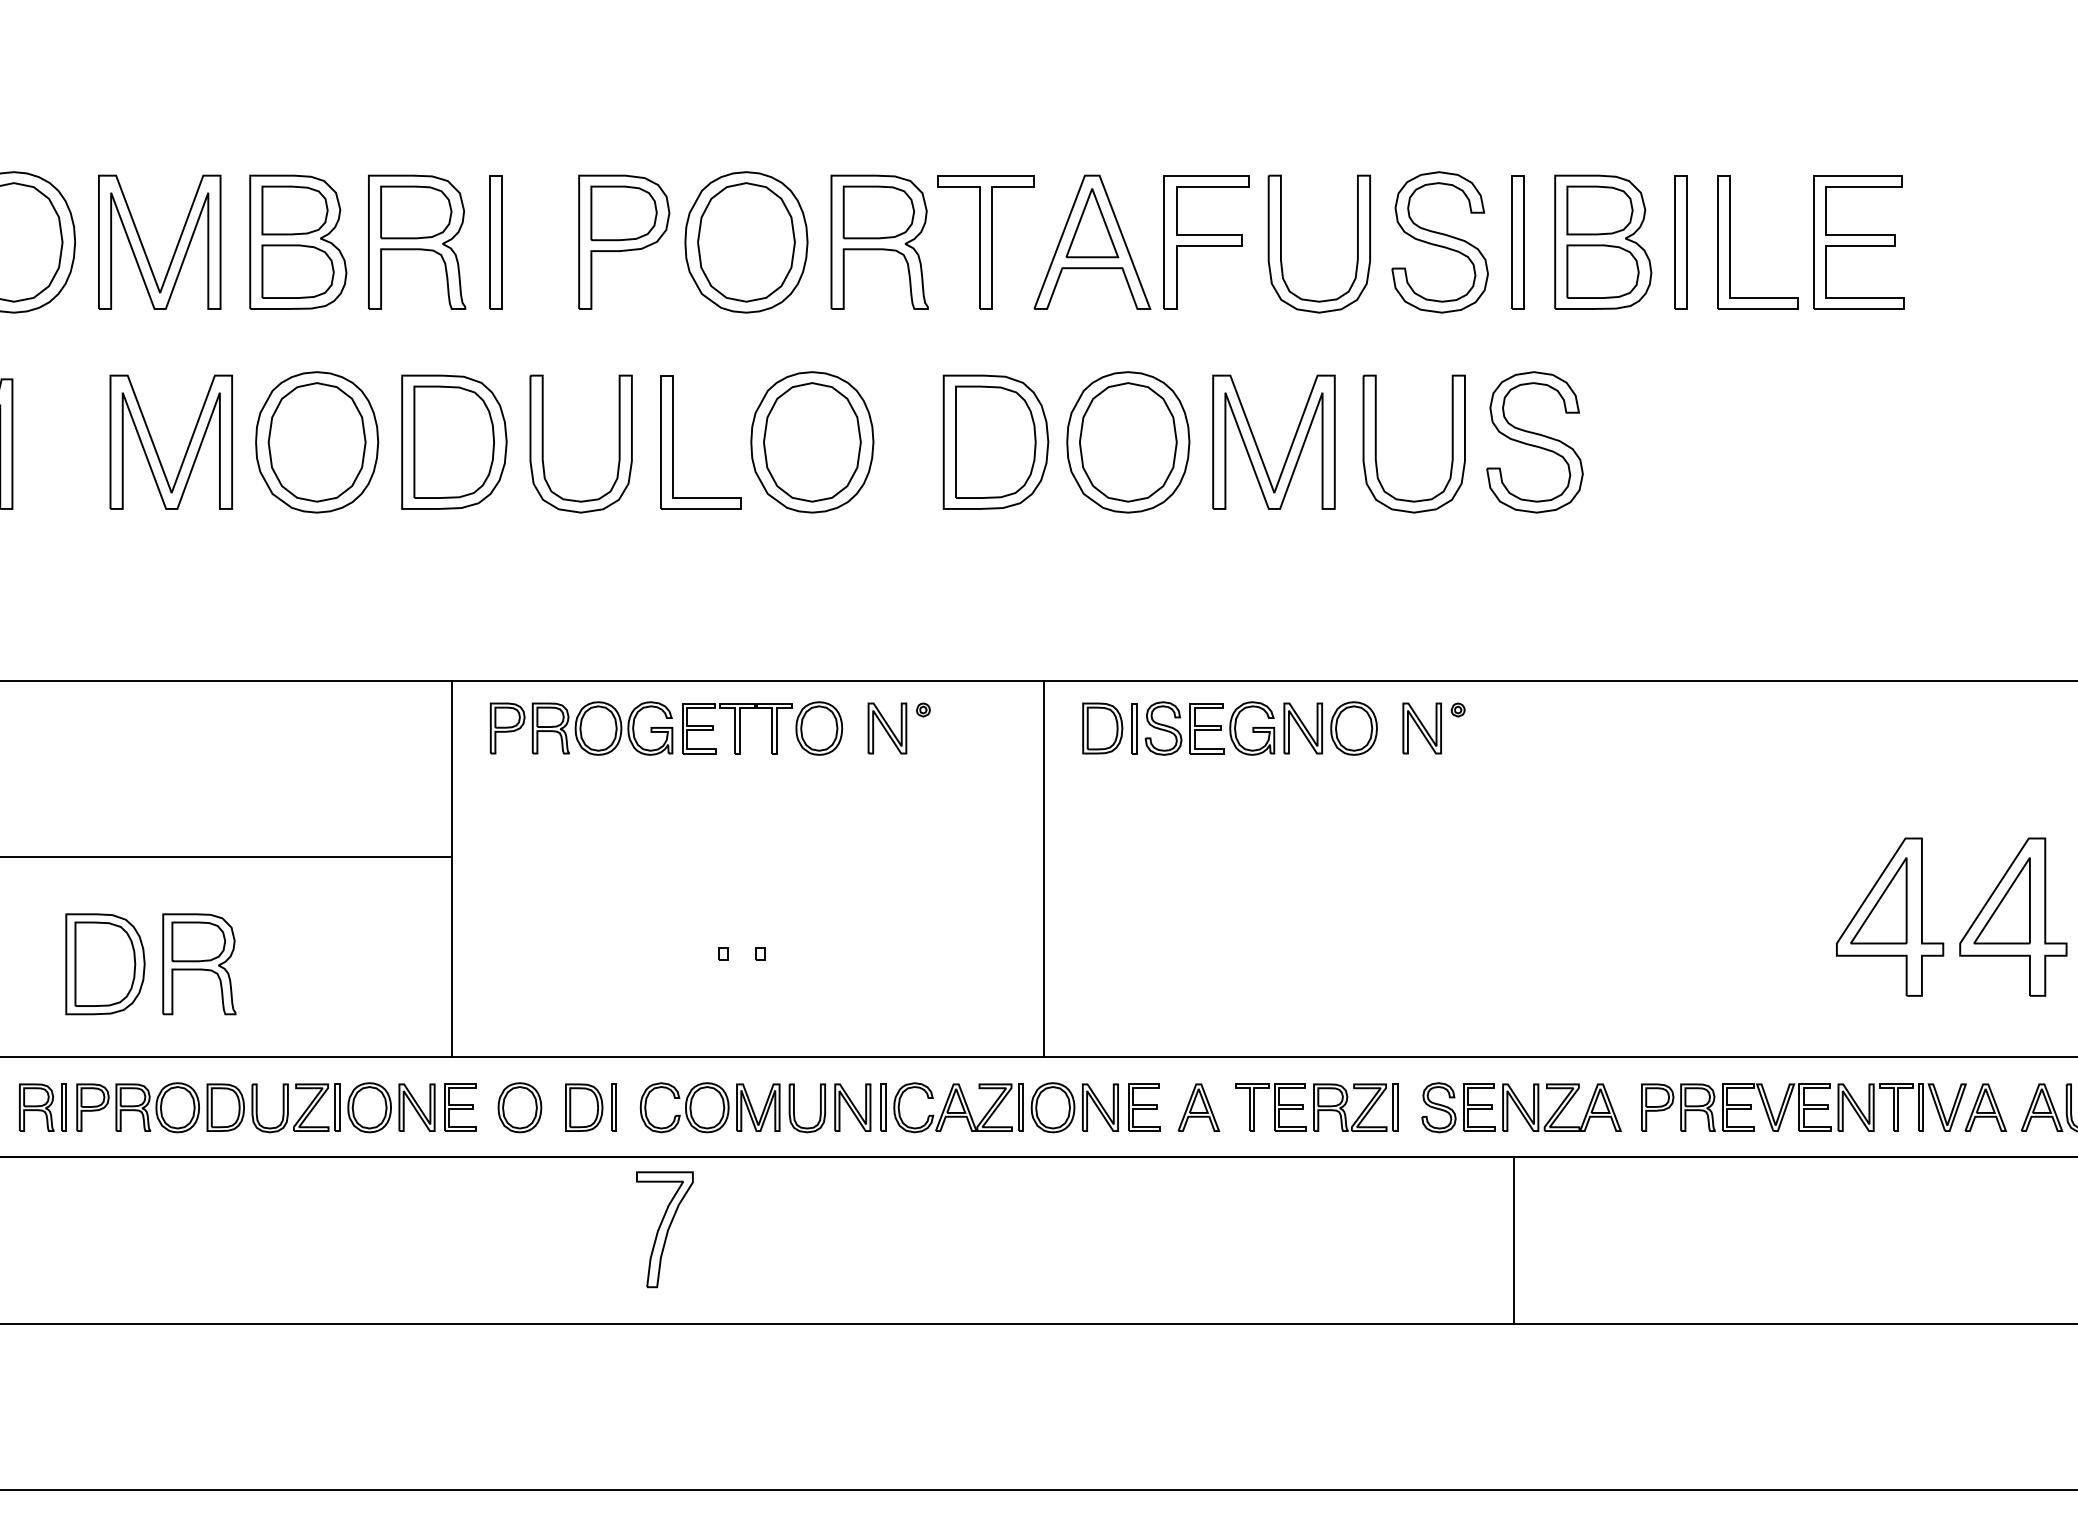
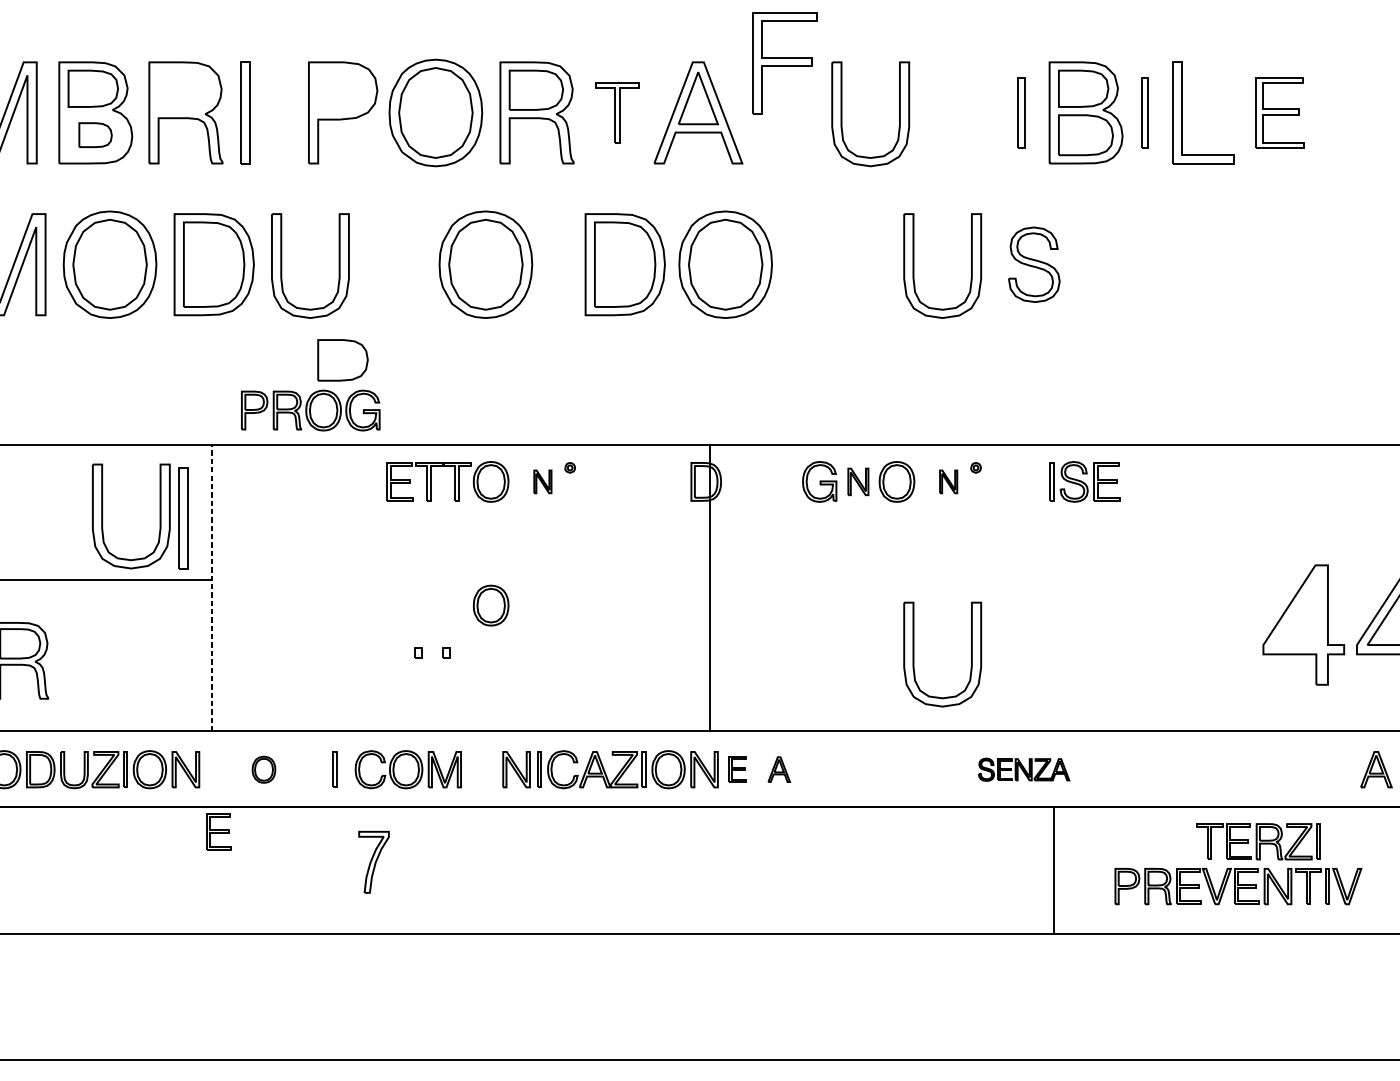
part: (416, 212) -> (185, 90), removed
part: (623, 213) -> (342, 360), moved
part: (985, 242) -> (617, 113), size x0.6
part: (1206, 242) -> (785, 63), moved
part: (1439, 242) -> (961, 113), removed
part: (1517, 242) -> (1021, 113), size x0.7
part: (1680, 242) -> (1144, 113), size x0.7
part: (1858, 242) -> (1279, 113), size x0.7
part: (297, 271) -> (95, 135), size x0.6
part: (673, 442) -> (380, 264), removed
part: (1534, 442) -> (1033, 264), size x0.7
part: (1258, 447) -> (824, 268), removed
part: (581, 728) -> (310, 410), moved
part: (887, 728) -> (542, 481), size x0.6
part: (1177, 728) -> (1084, 481), moved
part: (1302, 728) -> (857, 481), size x0.7
part: (1421, 728) -> (948, 481), size x0.6
part: (307, 773) -> (102, 516), added
part: (413, 776) -> (183, 518), added
line: (451, 868) -> (212, 588), solid -> dashed
line: (1044, 868) -> (709, 588), moved
part: (819, 891) -> (491, 605), added
part: (1878, 900) -> (1294, 612), removed
part: (1376, 955) -> (914, 654), added
part: (460, 1107) -> (218, 831), moved
part: (519, 1107) -> (263, 769), size x0.7
part: (584, 1107) -> (312, 769), removed
part: (1144, 1107) -> (737, 769), size x0.7
part: (1198, 1107) -> (778, 769), size x0.7
part: (1316, 1107) -> (1258, 841), moved
part: (1521, 1107) -> (1024, 769), size x0.6
part: (1803, 1107) -> (1238, 886), moved
part: (794, 1108) -> (472, 770), removed
part: (664, 1229) -> (373, 862), size x0.7
line: (1514, 1240) -> (1054, 870), moved

